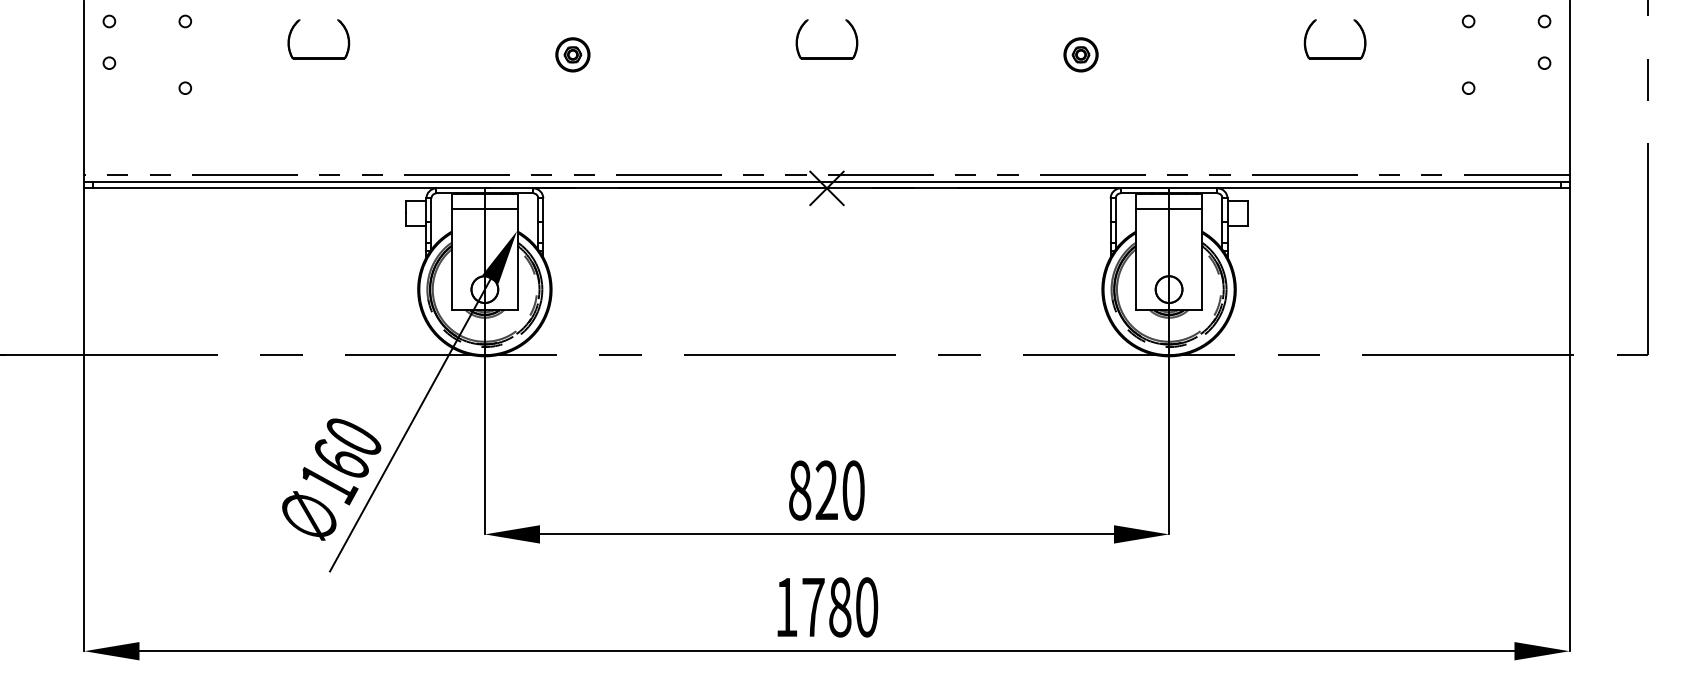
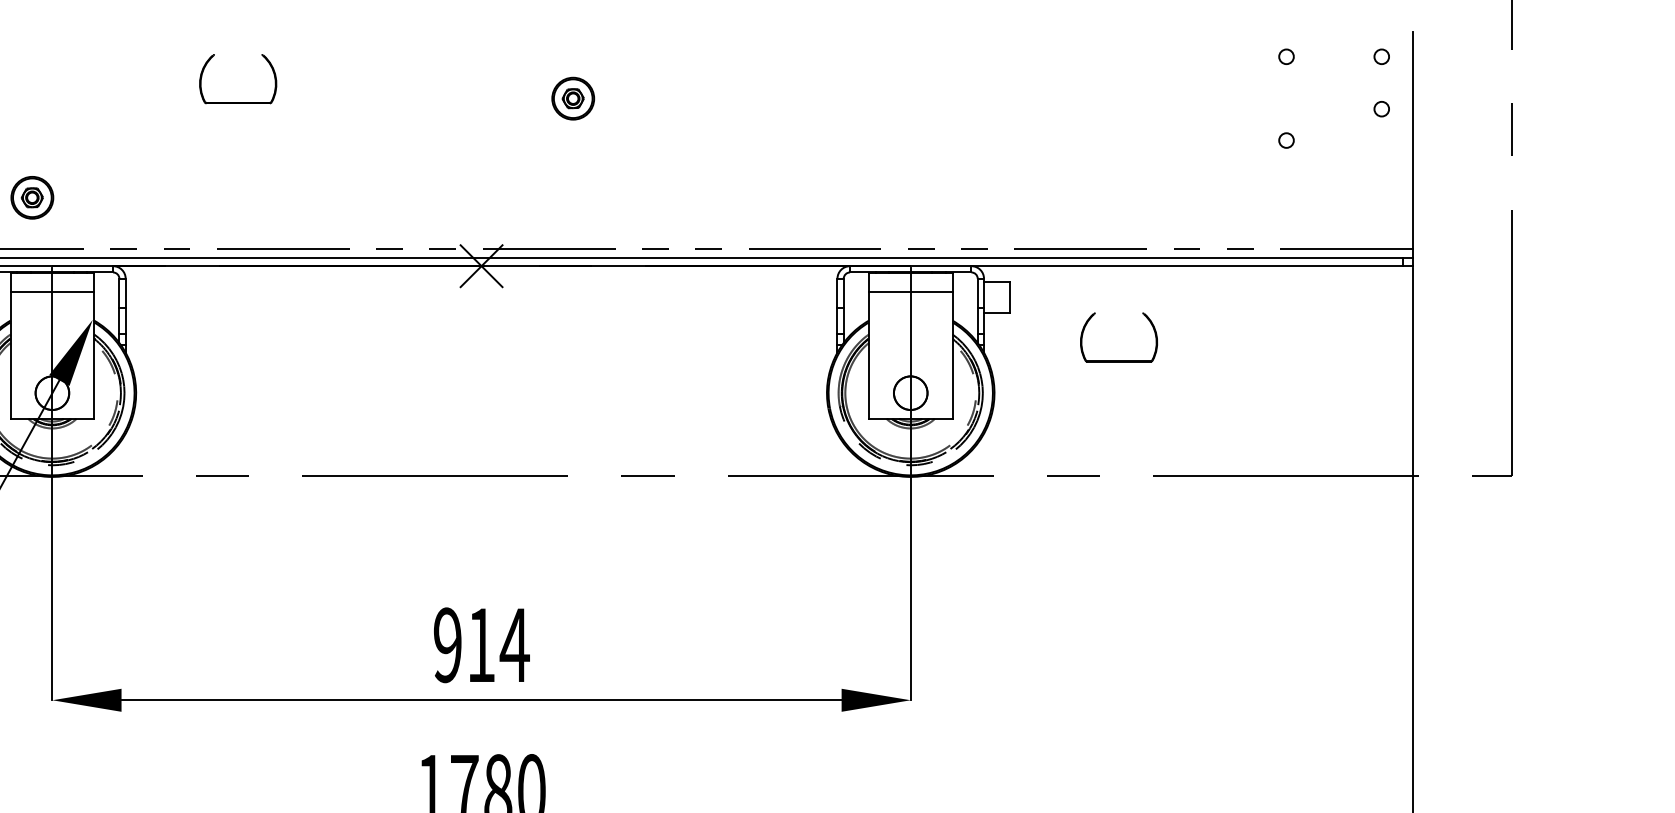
part: (572, 54) -> (31, 197), moved
part: (1080, 54) -> (572, 98), moved
part: (826, 57) -> (237, 101), moved
part: (1334, 57) -> (1118, 360), moved
text: (827, 490) -> (482, 645), 820 -> 914

